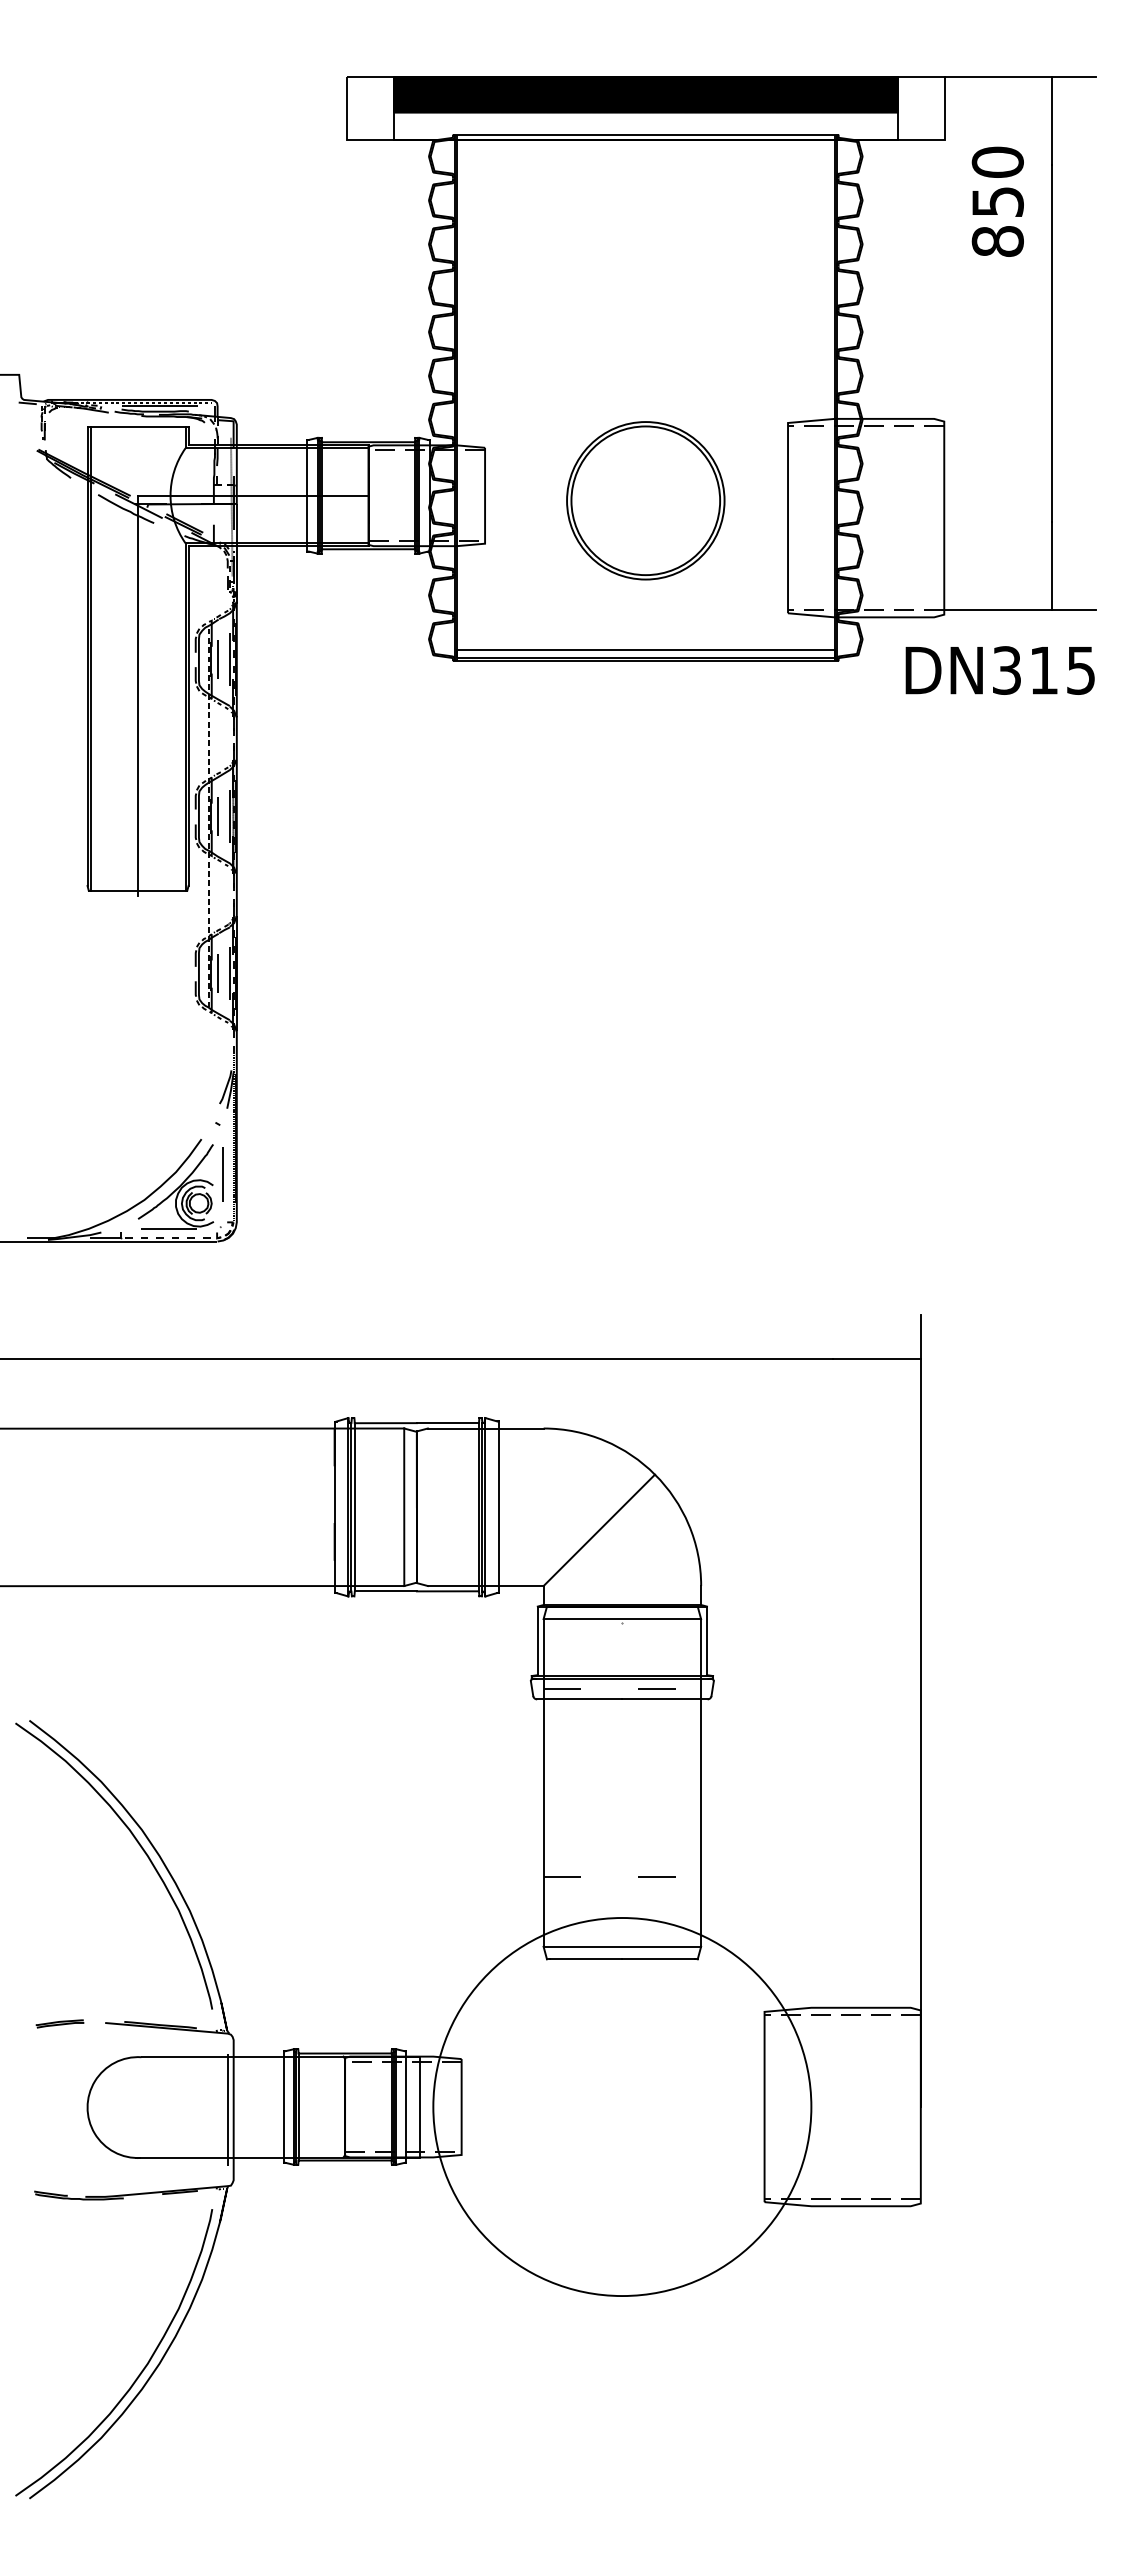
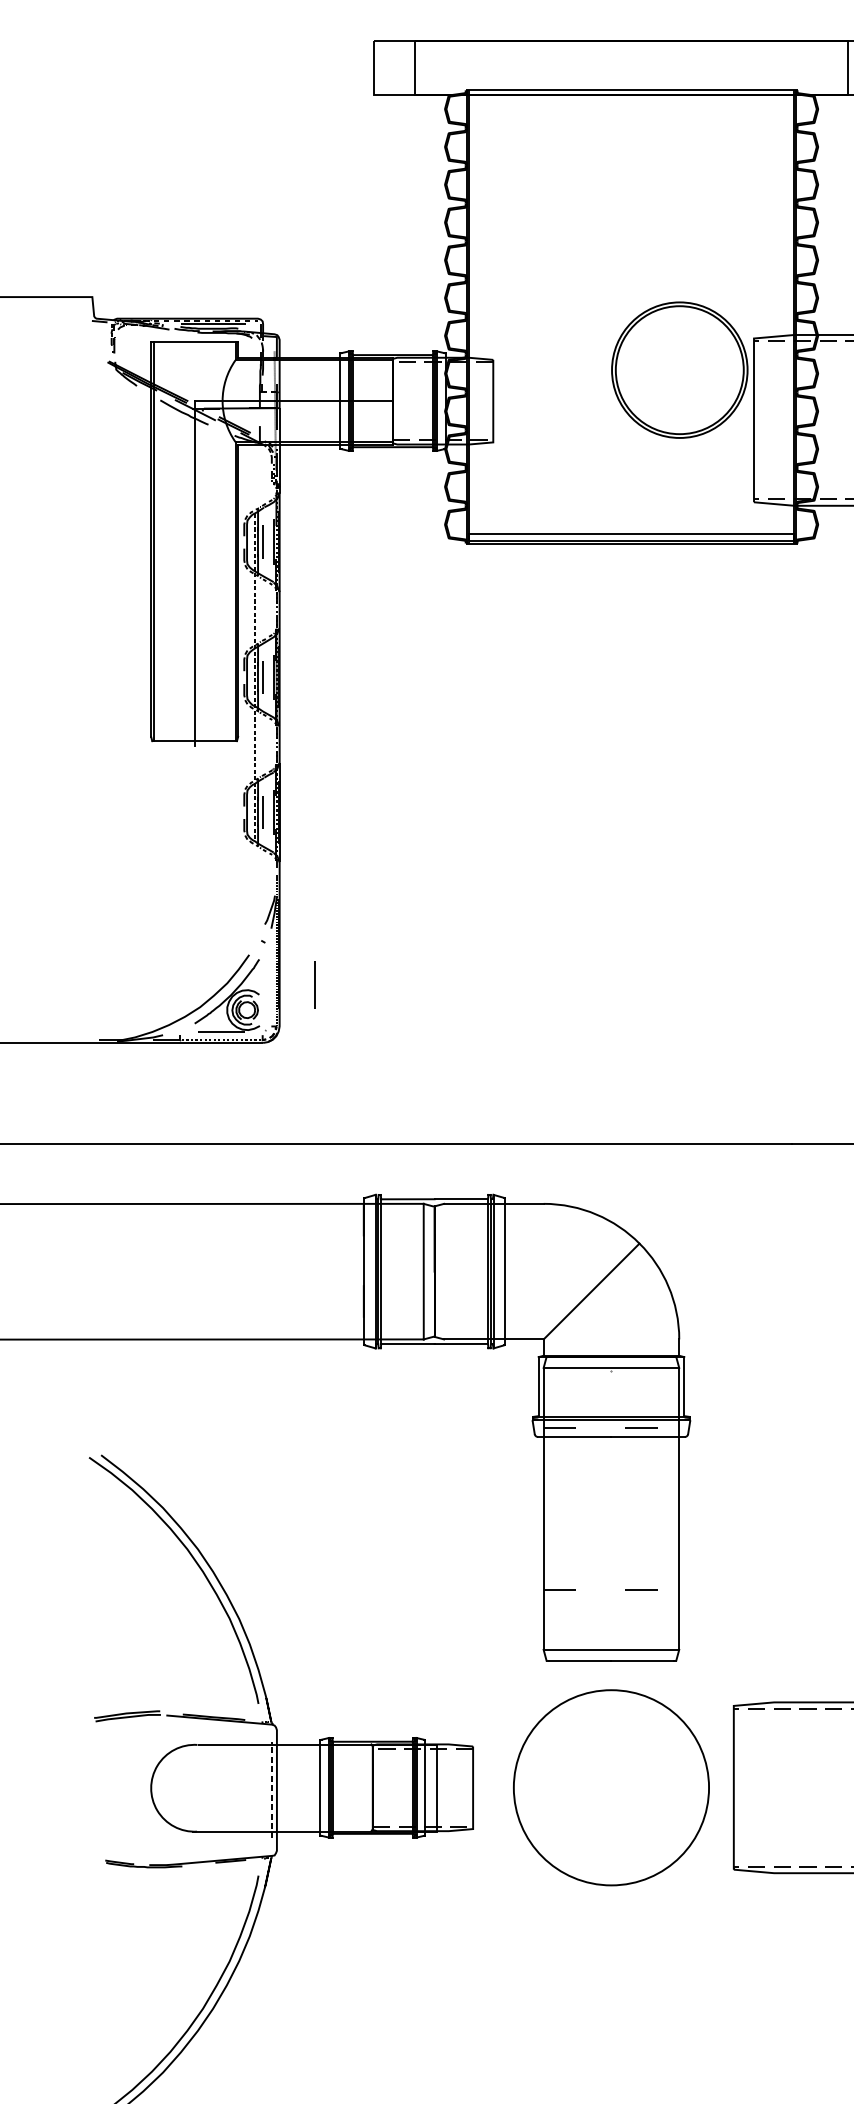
hatch: (645, 94) -> (631, 55), removed
part: (645, 500) -> (679, 369), moved
line: (222, 1174) -> (314, 985), moved
part: (59, 2023) -> (127, 1715), size x1.6
circle: (622, 2107) -> (611, 1788), size x0.6
line: (227, 2109) -> (271, 1789), solid -> dashed

